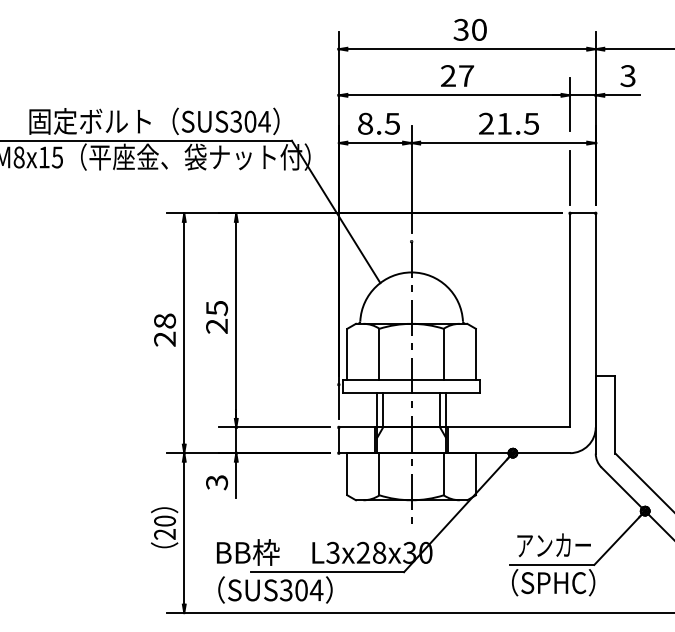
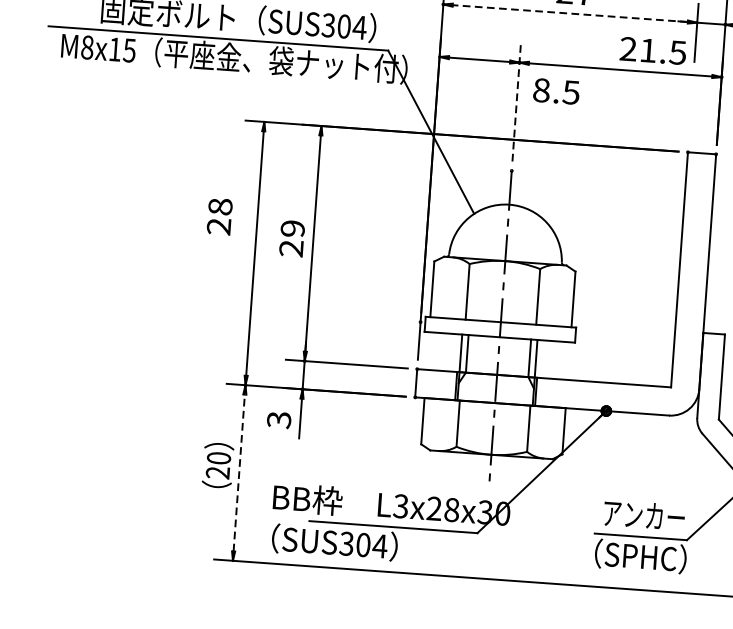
line: (453, 95) -> (569, 13), solid -> dashed
text: (378, 123) -> (555, 91), moved
text: (508, 123) -> (652, 50), moved
line: (570, 177) -> (691, 112), removed
line: (411, 179) -> (516, 102), solid -> dashed
text: (216, 308) -> (292, 228), 25 -> 29
text: (164, 329) -> (219, 215), moved
line: (184, 532) -> (239, 472), solid -> dashed

